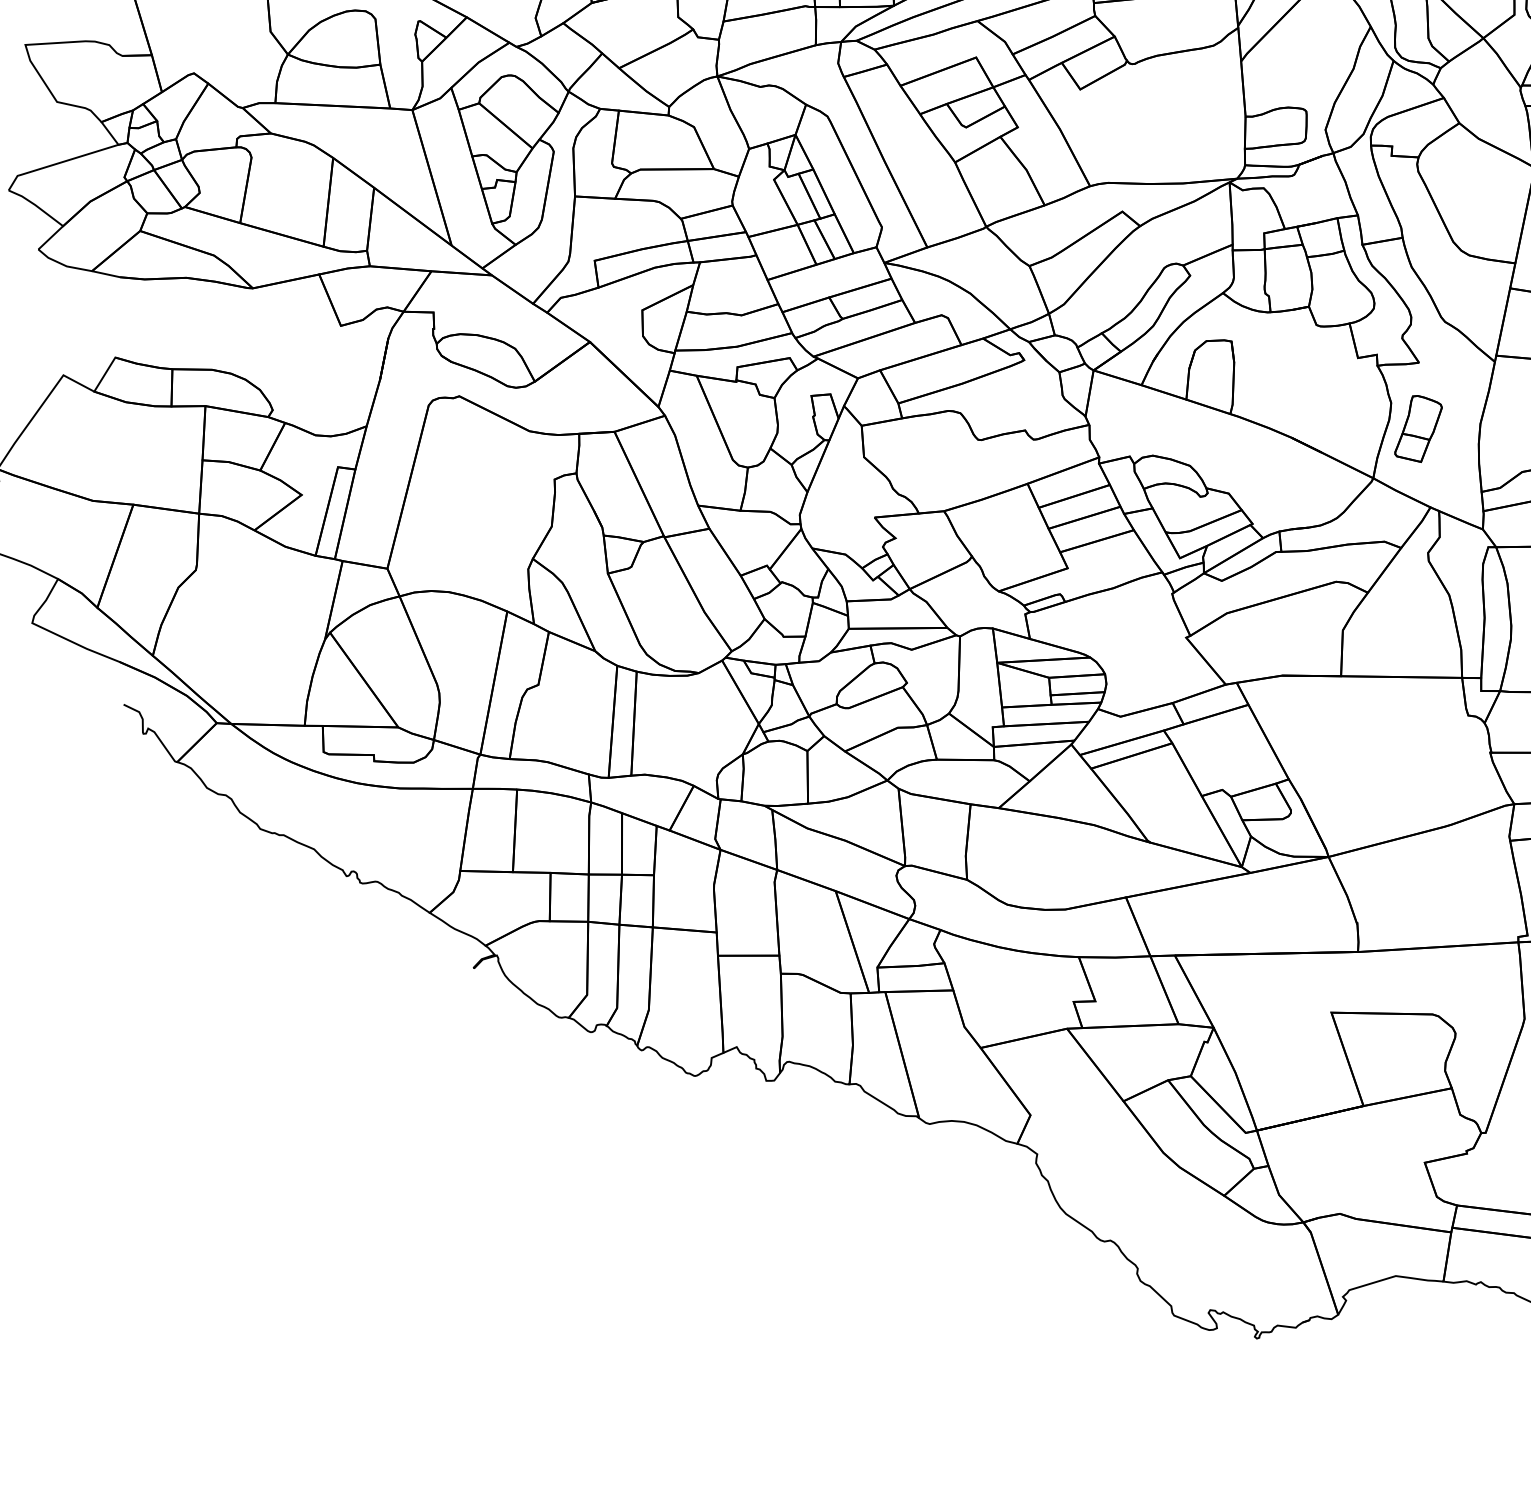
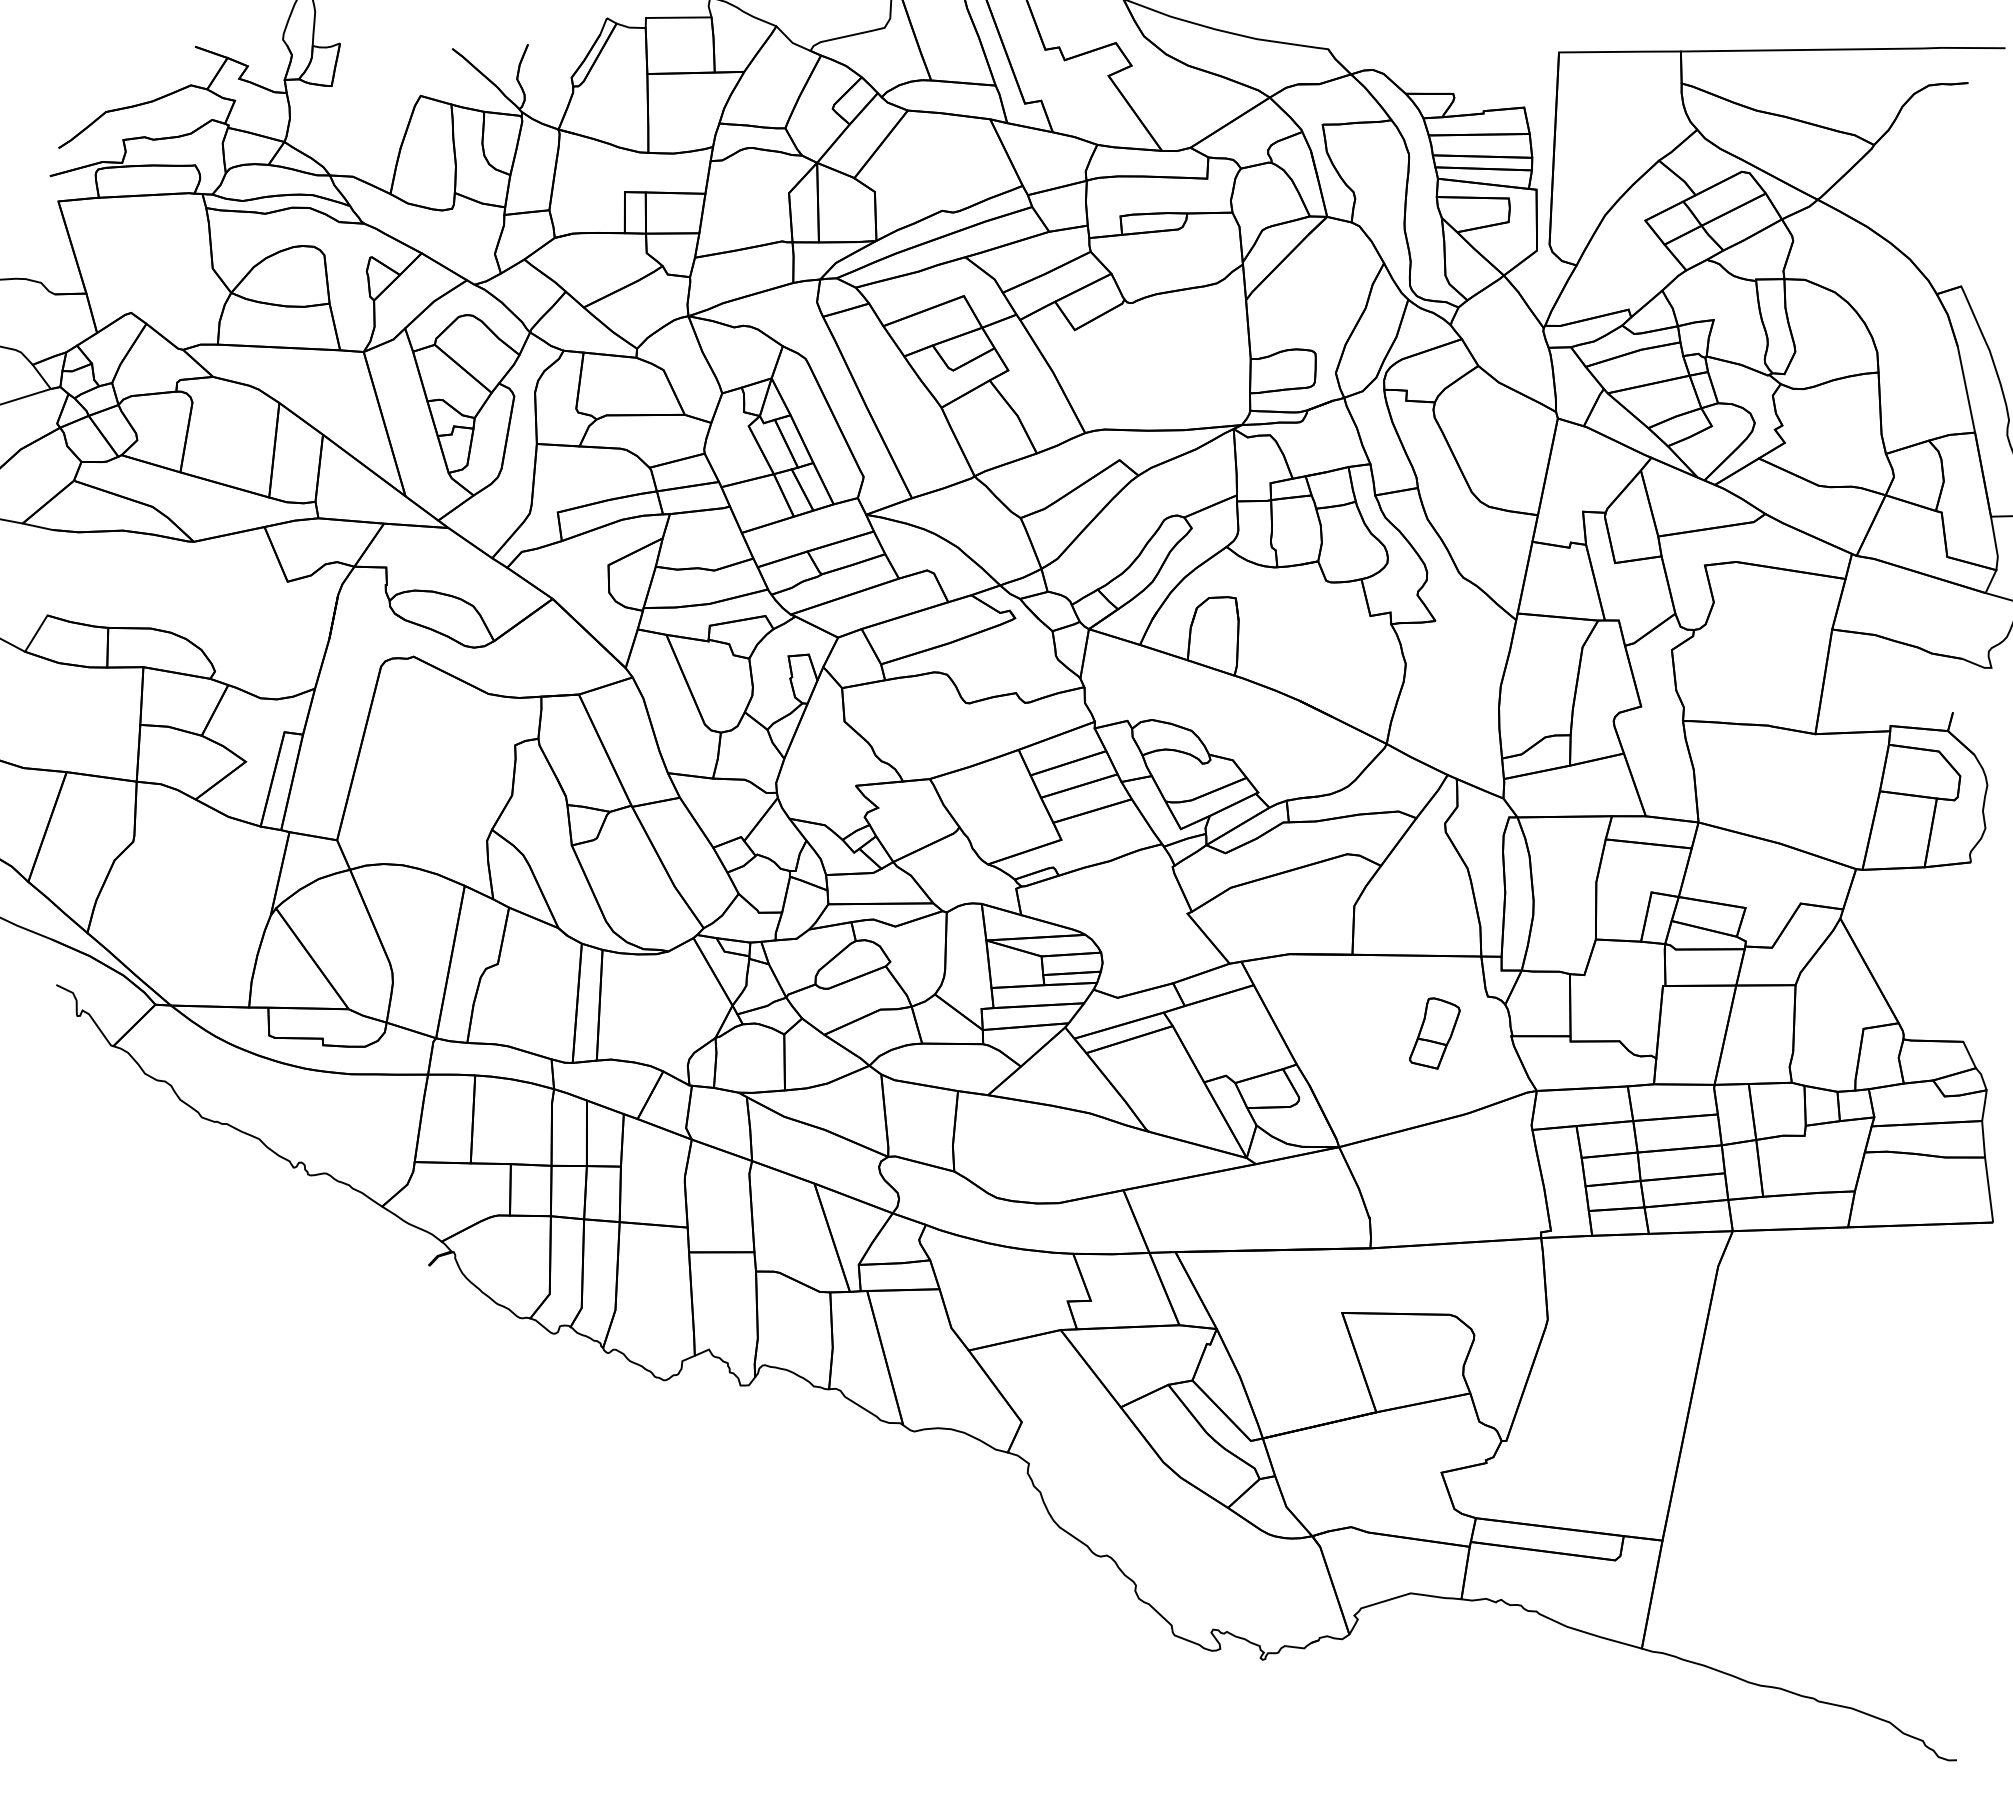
part: (1418, 428) -> (1434, 1033), moved

